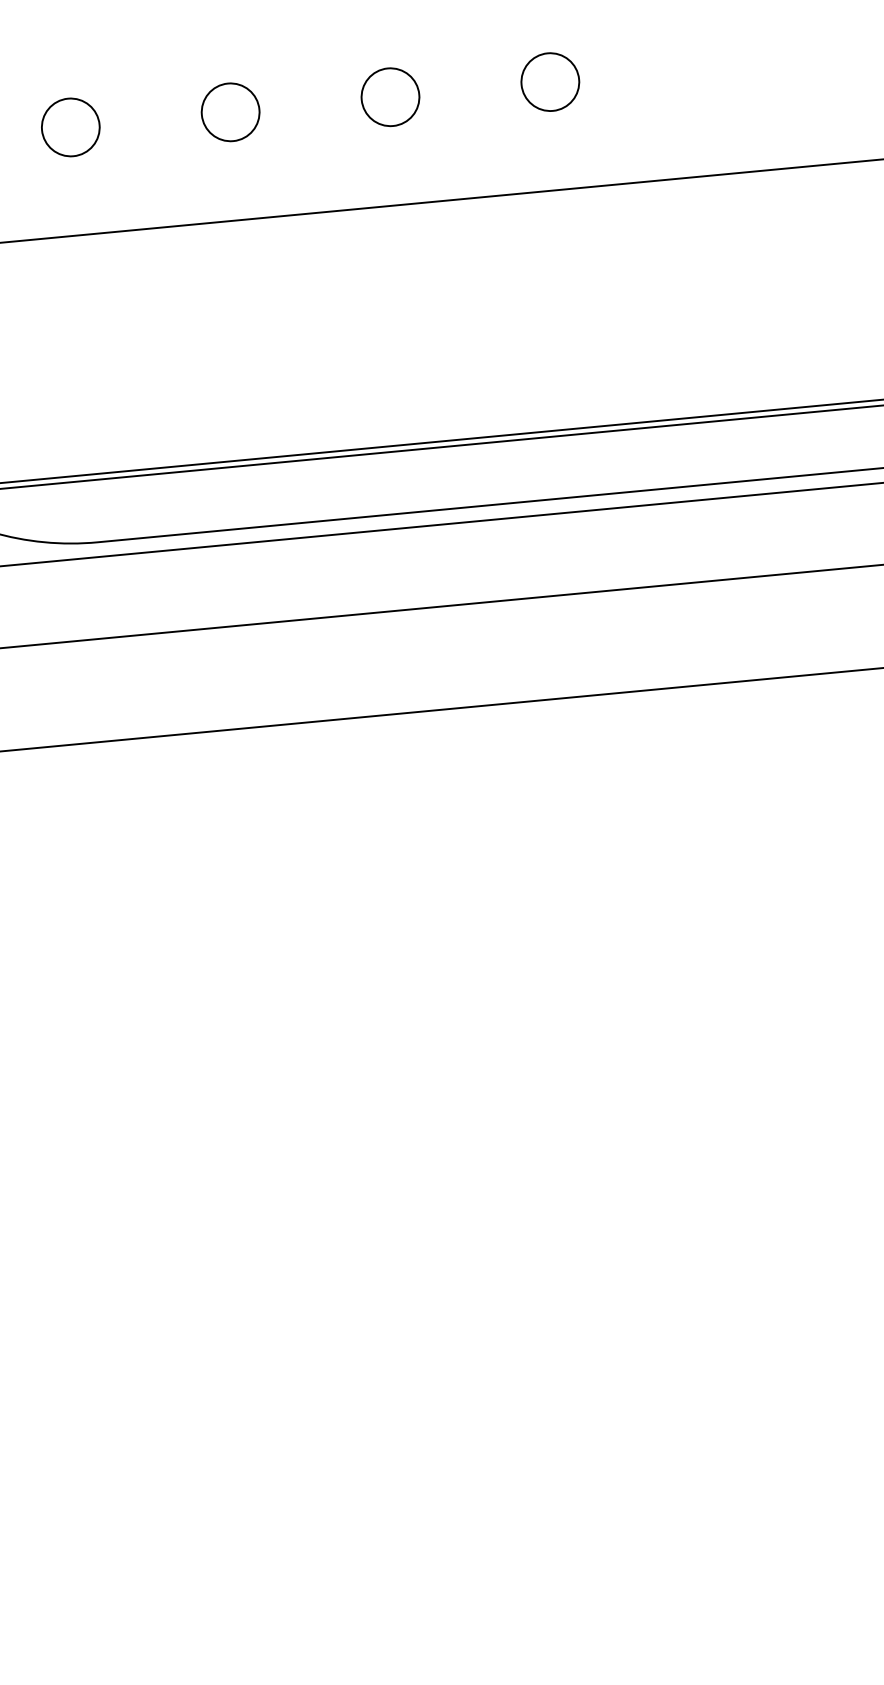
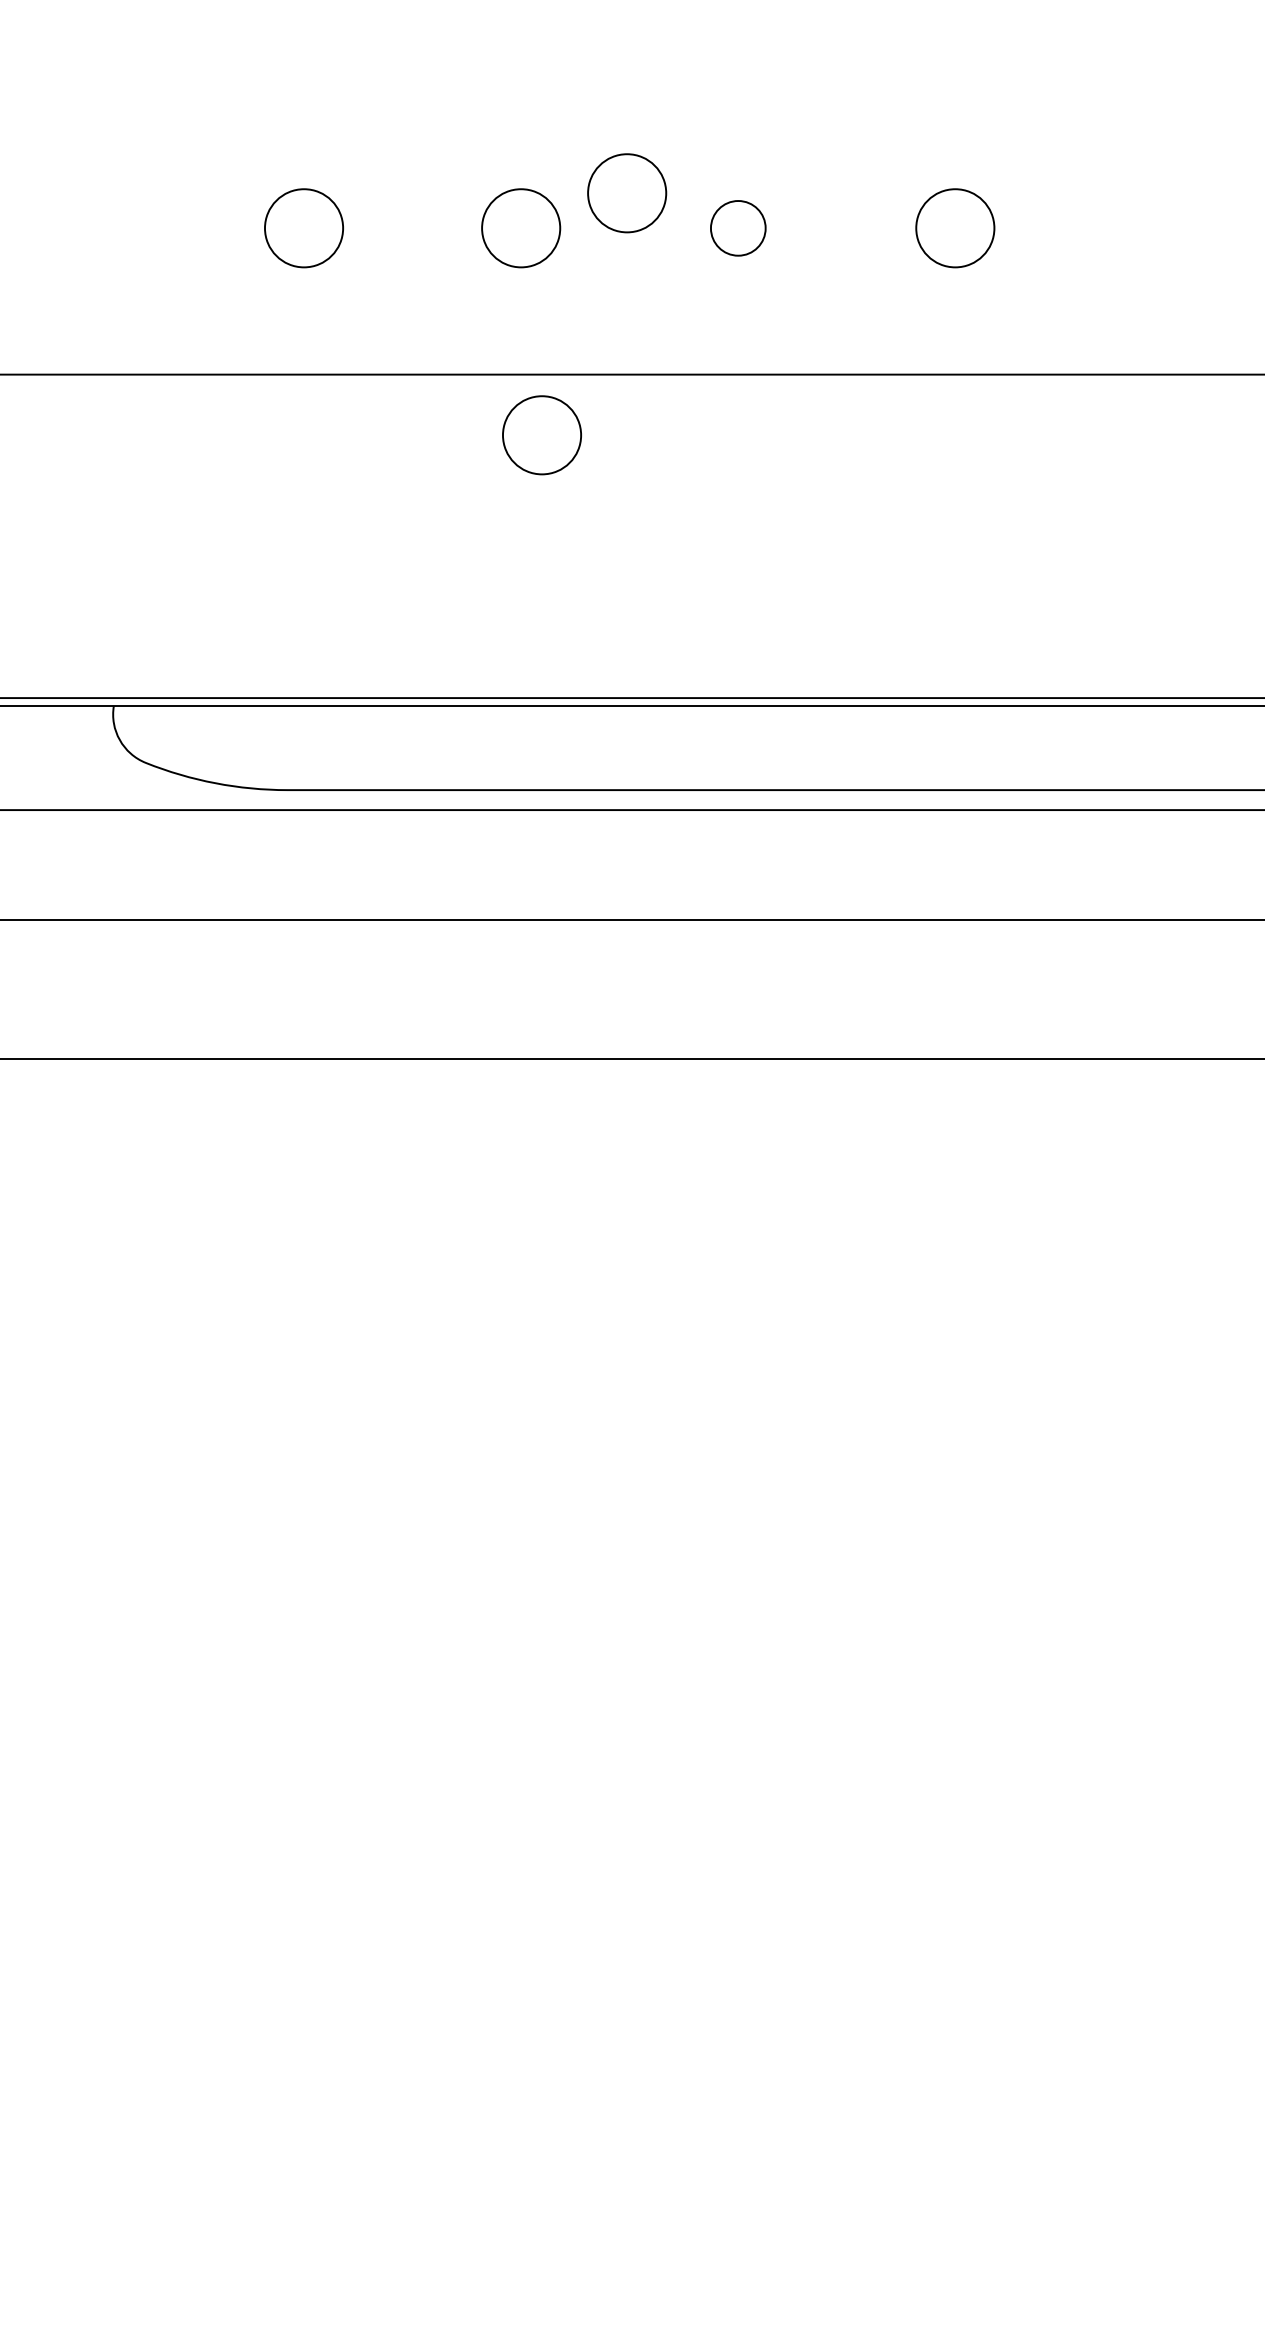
circle: (306, 79) -> (627, 193), added
circle: (390, 97) -> (738, 228), size x0.7
circle: (260, 263) -> (541, 435), added

